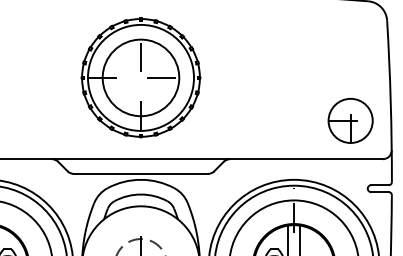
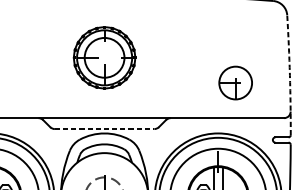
part: (140, 77) -> (104, 57), size x0.7
arc: (390, 101) -> (289, 75), solid -> dashed
part: (350, 120) -> (235, 82), moved
line: (141, 173) -> (104, 128), solid -> dashed

